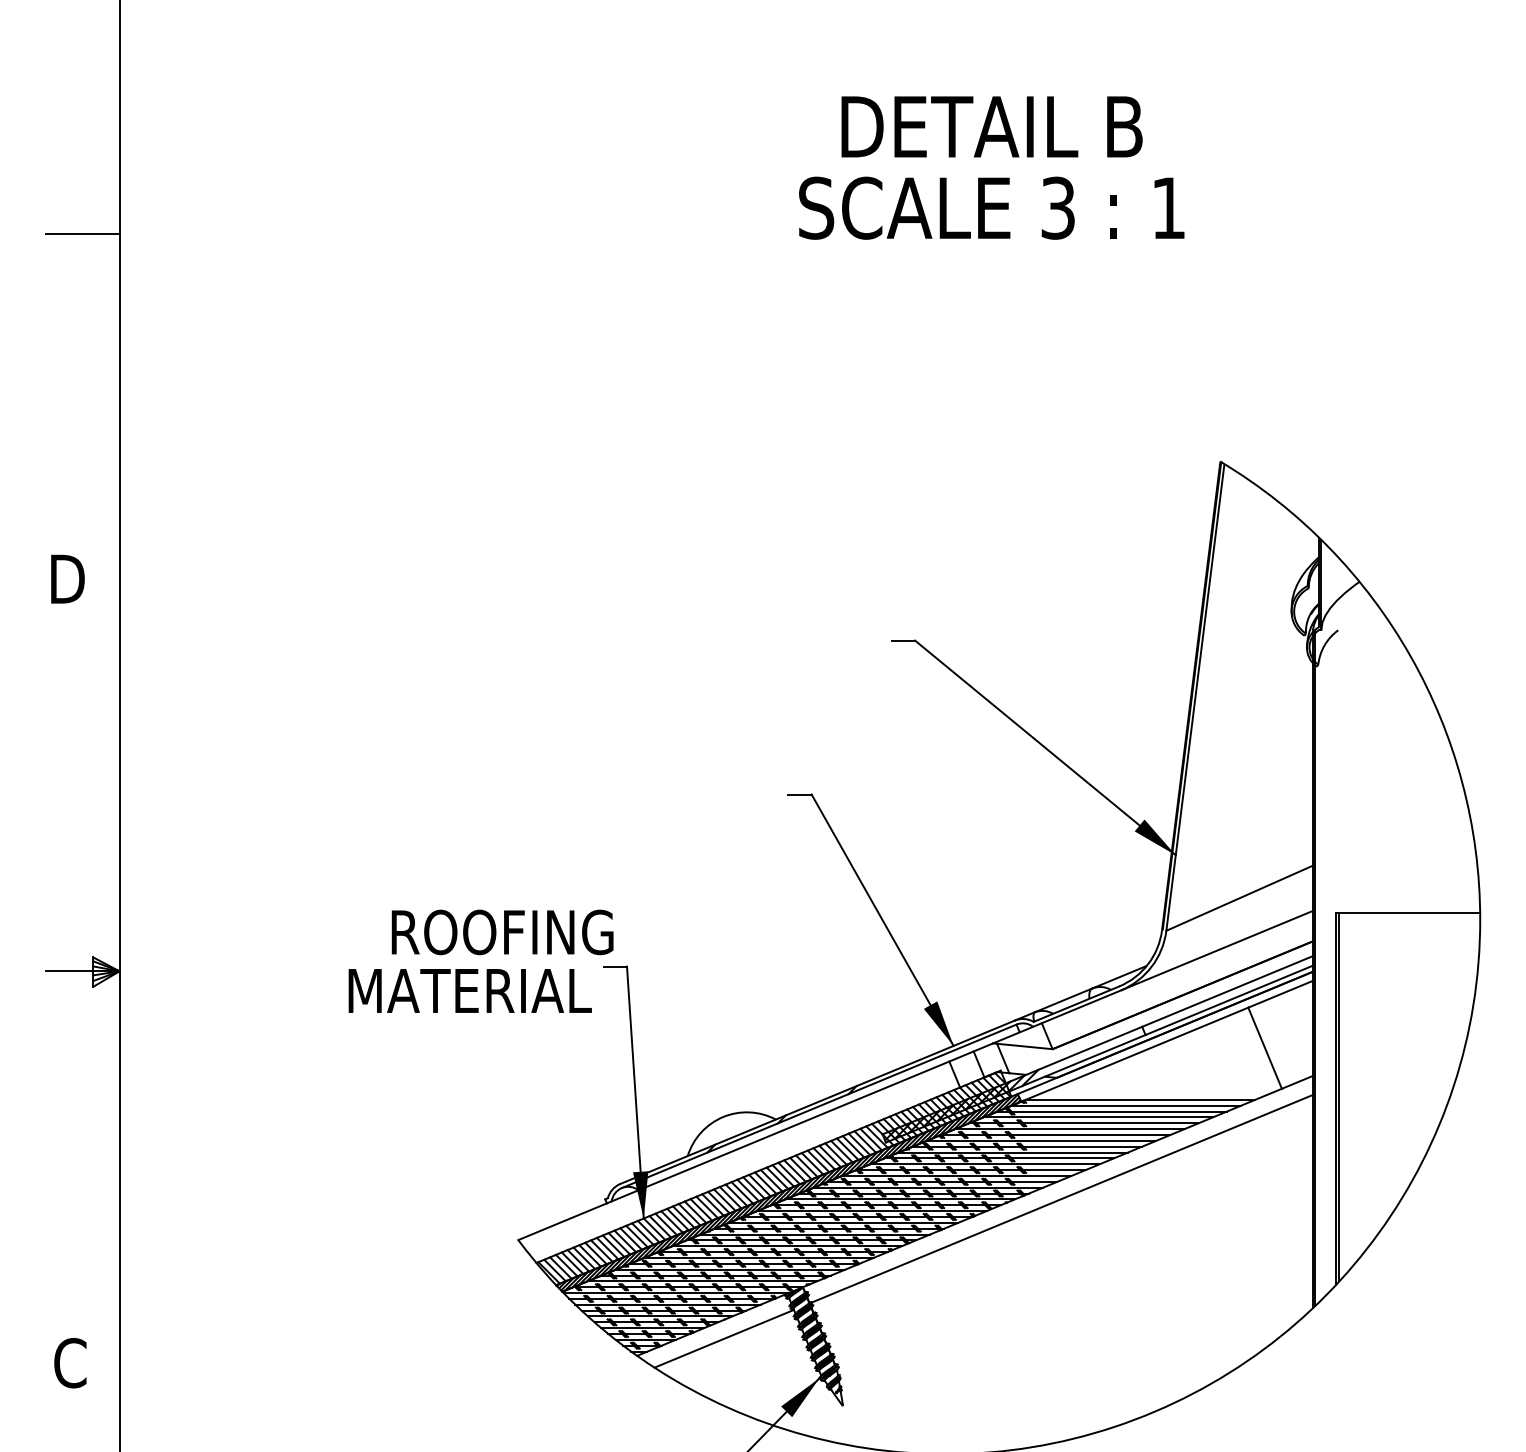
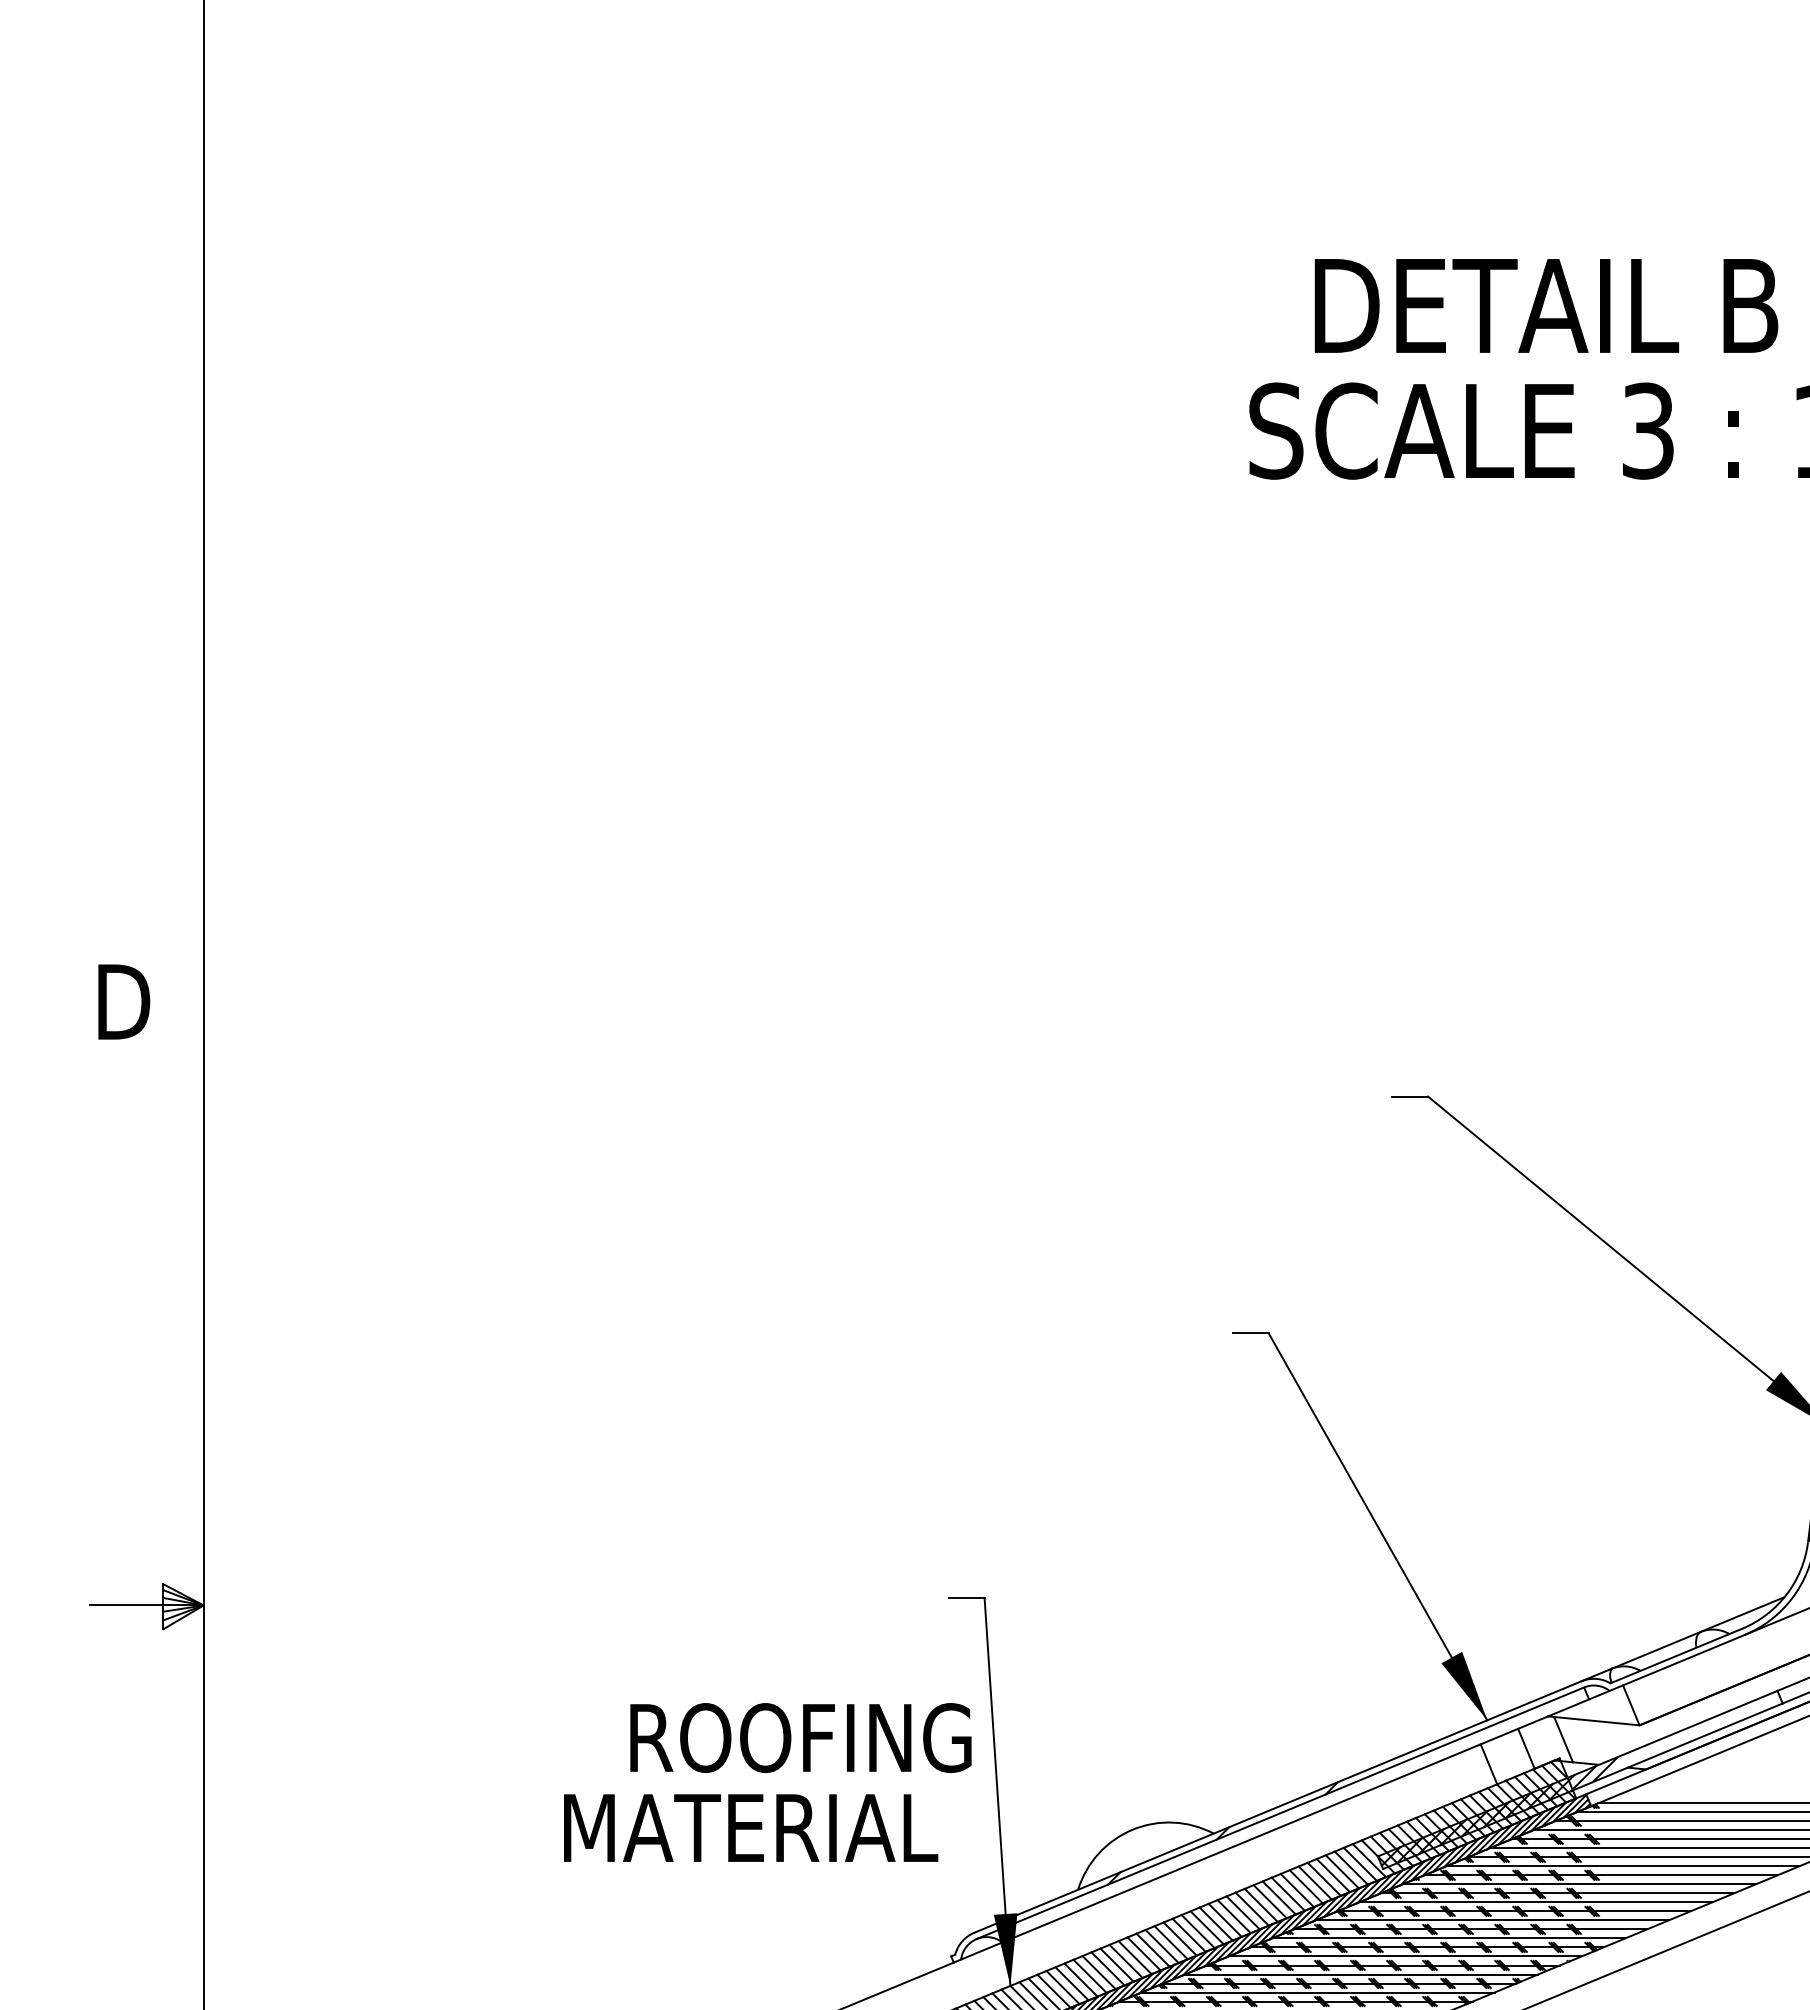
line: (82, 233) -> (146, 469), removed
text: (480, 960) -> (766, 1781), moved

